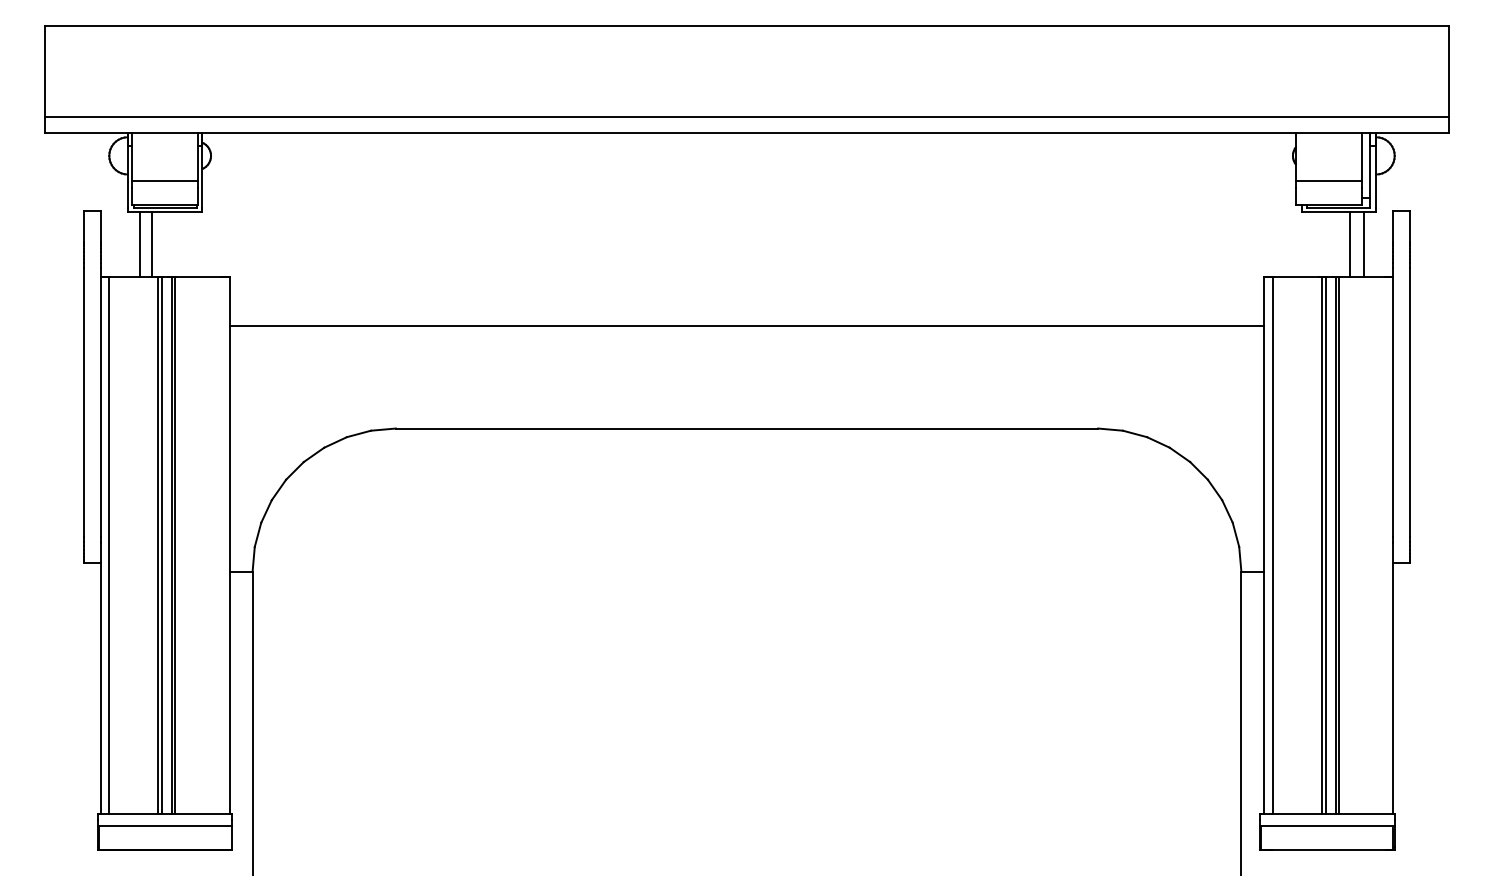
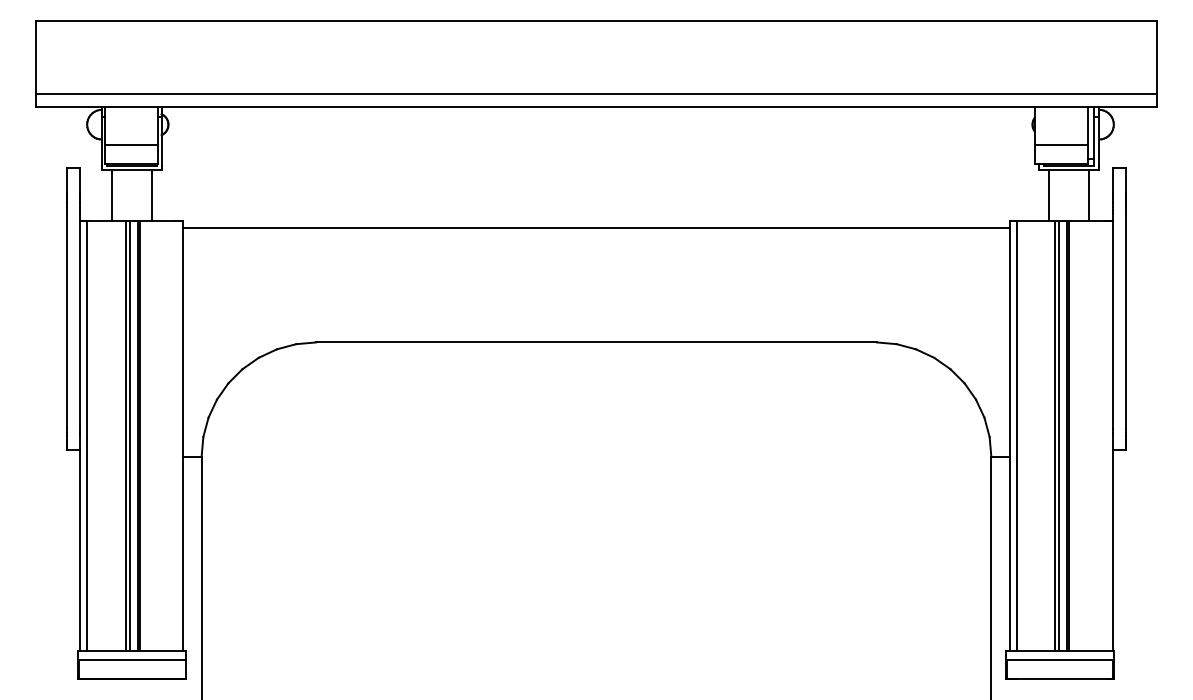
line: (152, 244) -> (152, 195), moved
line: (1349, 244) -> (1048, 195), moved
line: (746, 326) -> (596, 228), moved

